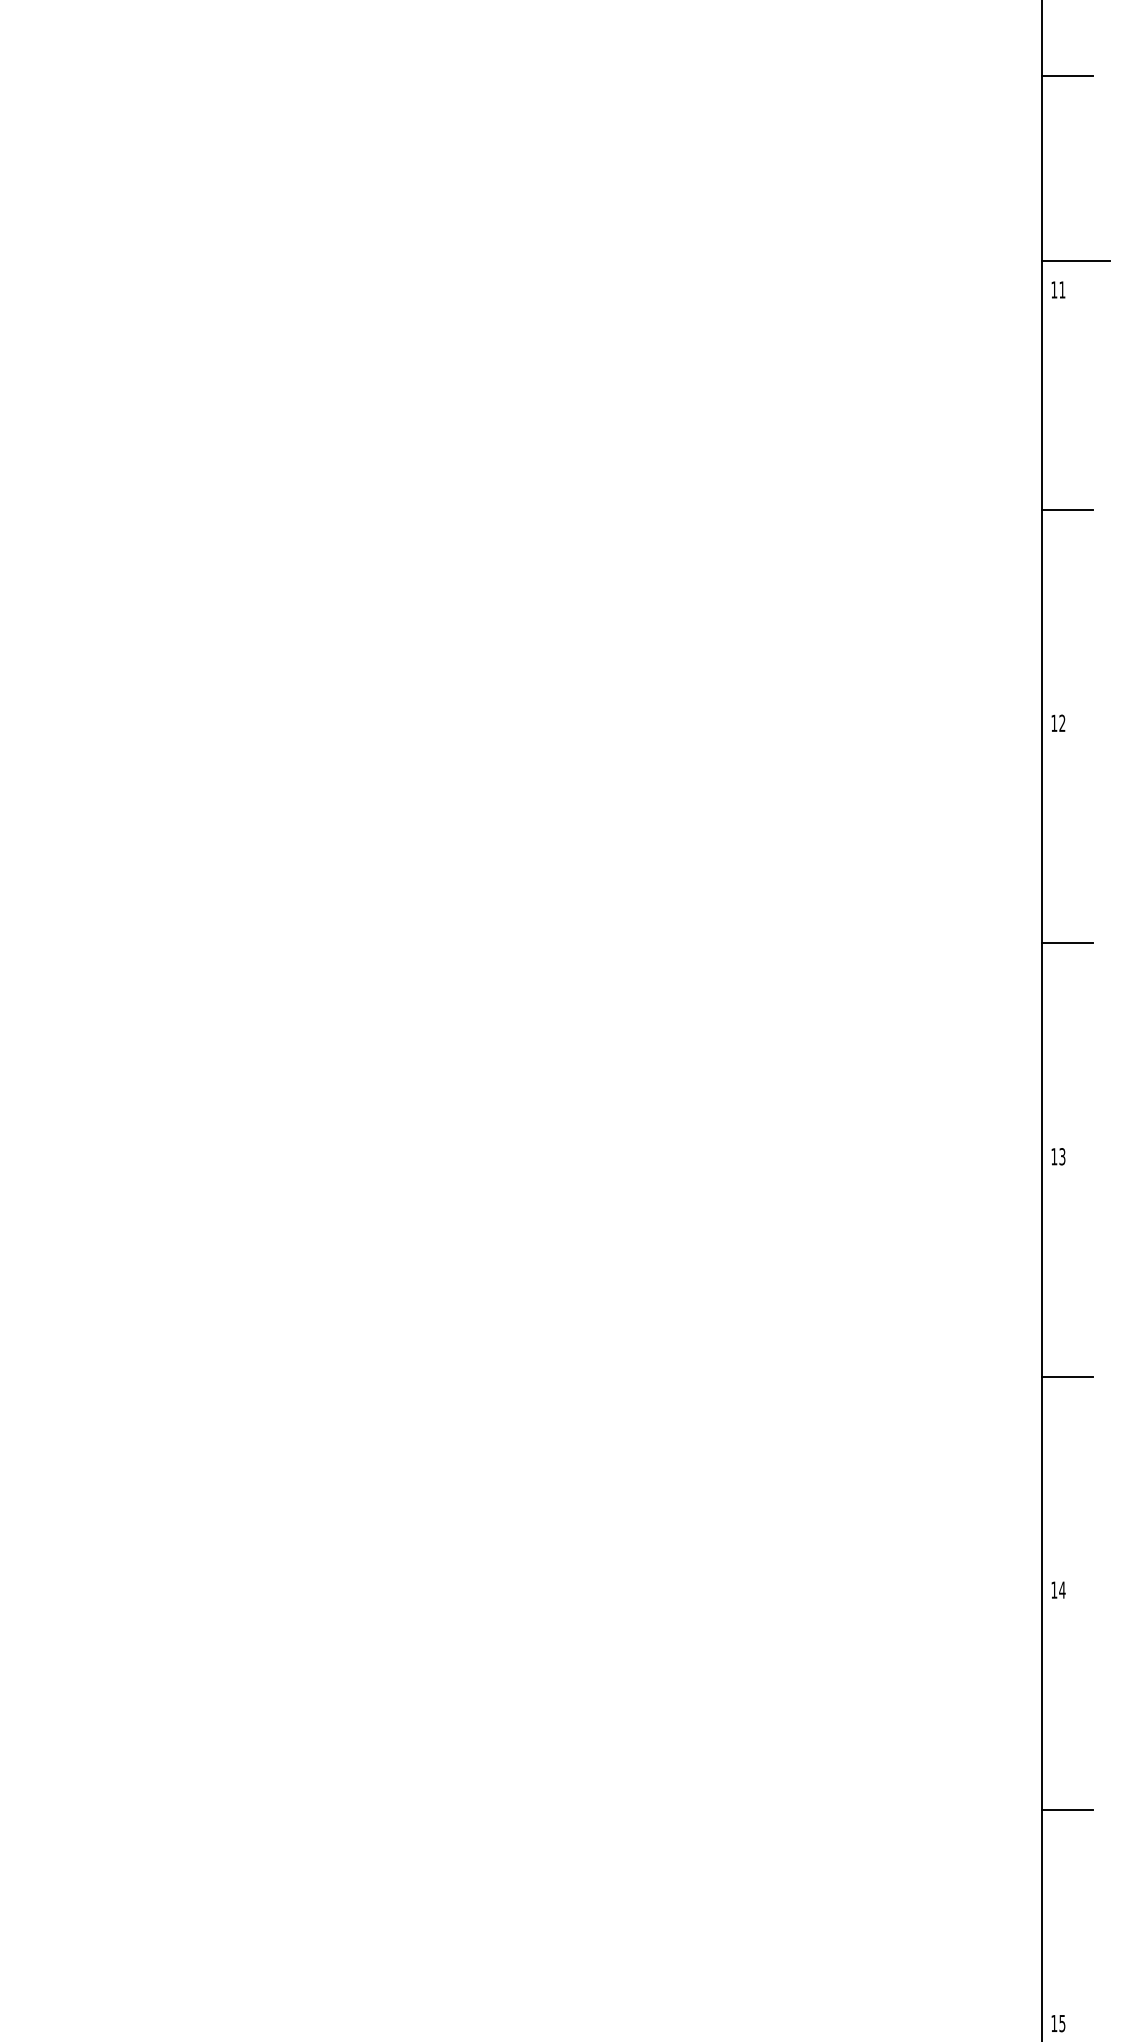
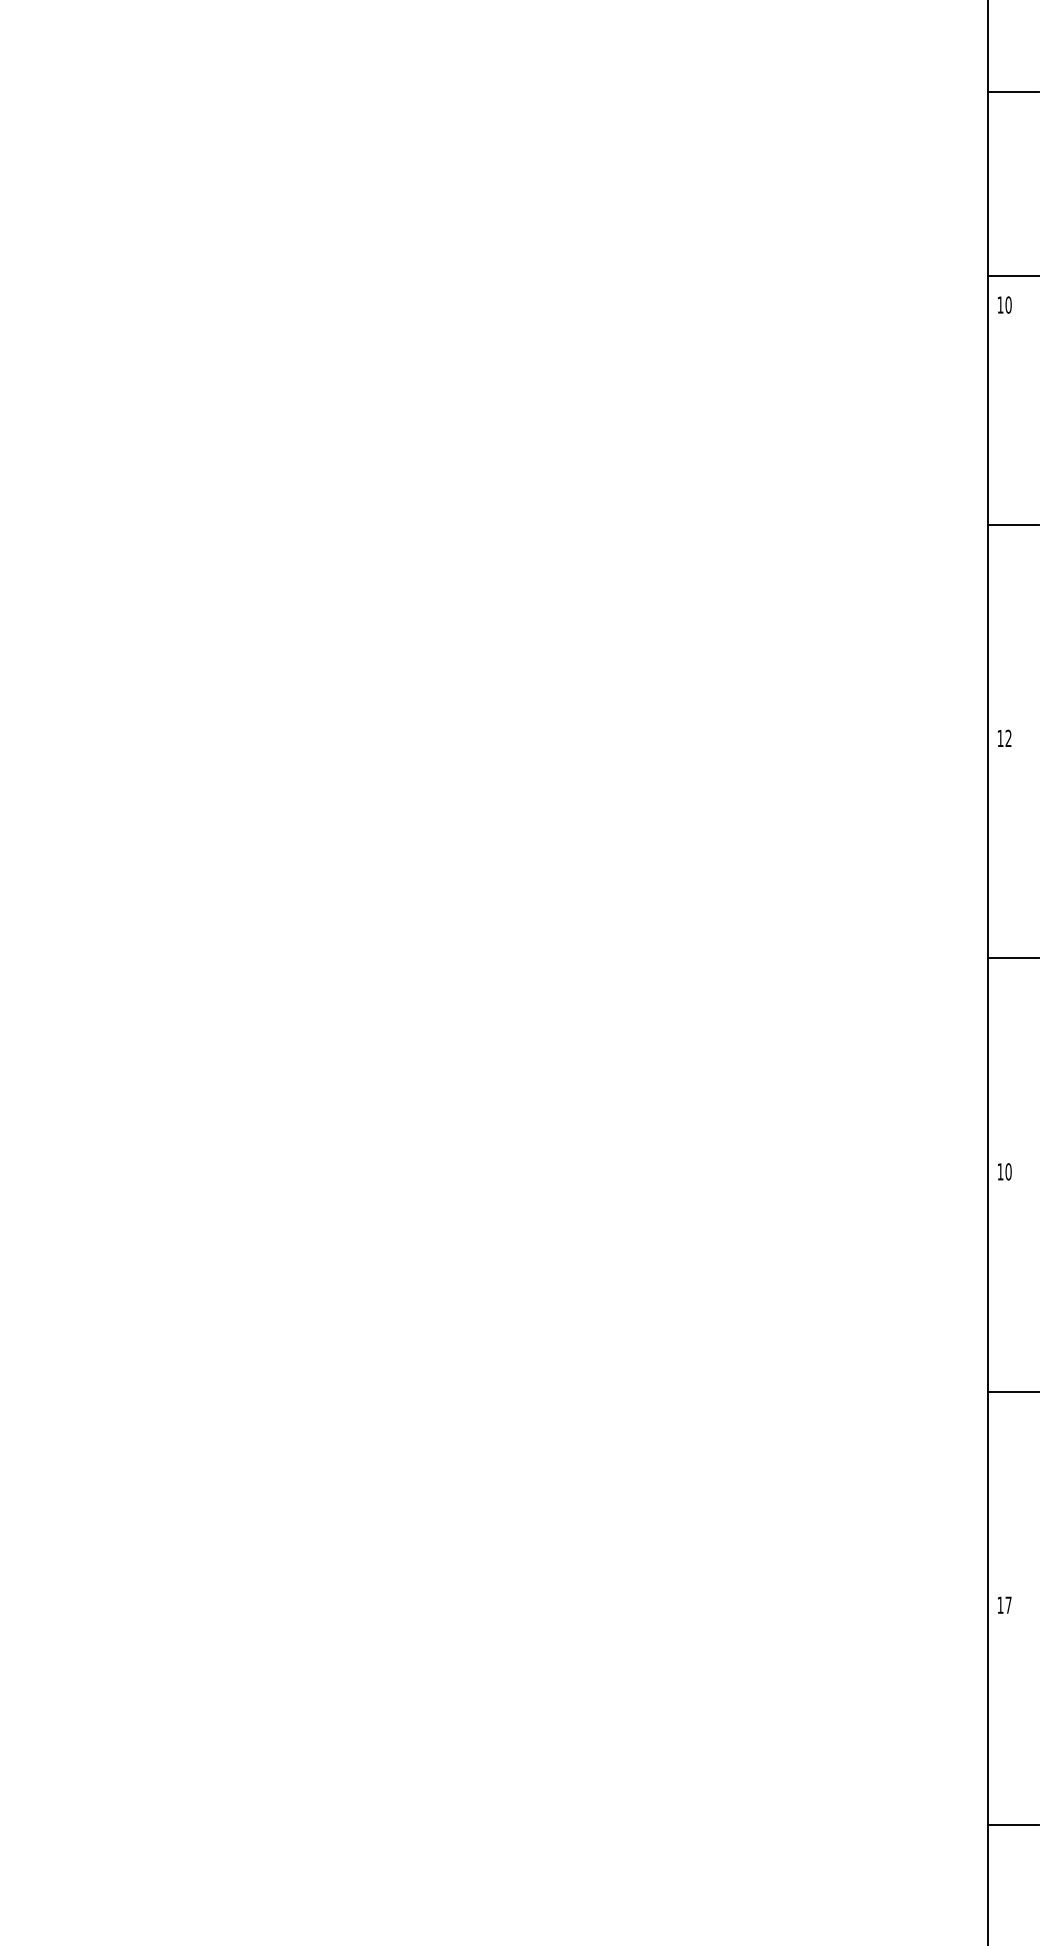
text: (1062, 289) -> (1008, 304), 11 -> 10
text: (1062, 1156) -> (1008, 1171), 13 -> 10
text: (1062, 1589) -> (1008, 1604), 14 -> 17

